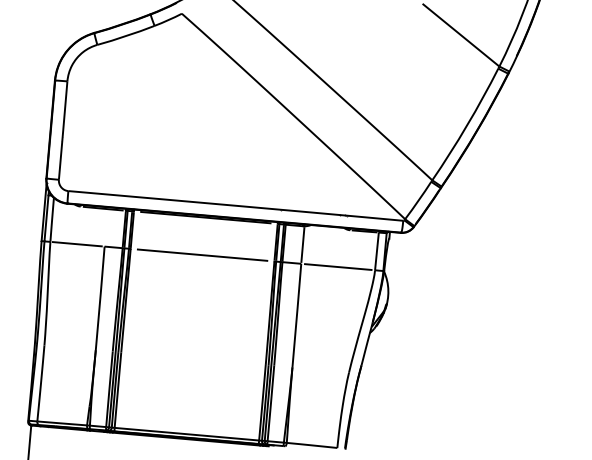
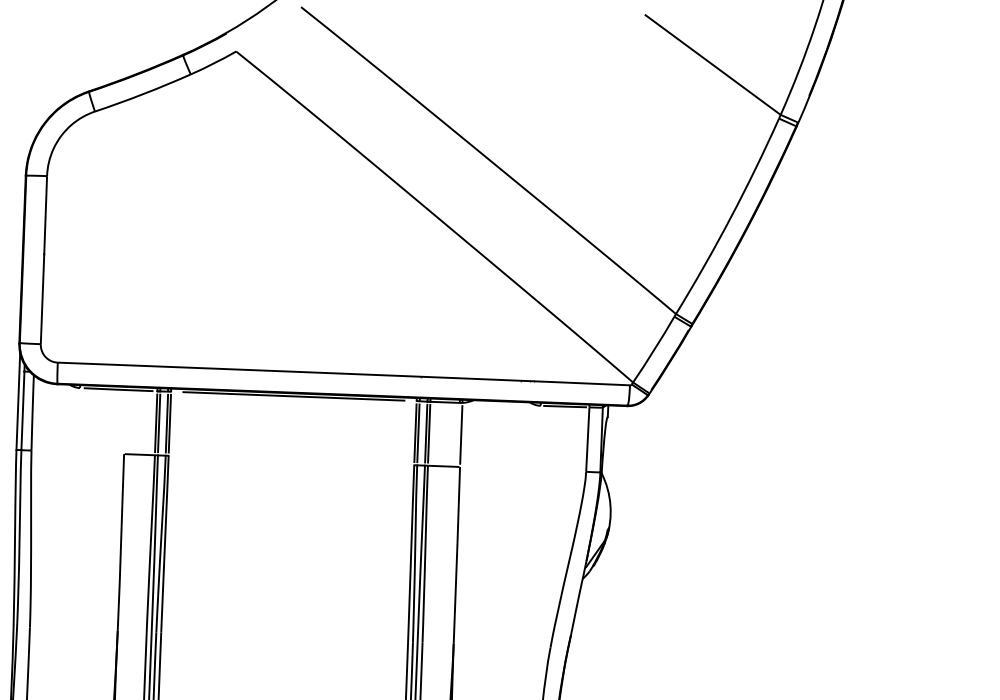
line: (76, 244) -> (76, 452), removed
line: (202, 254) -> (291, 459), removed
line: (338, 266) -> (523, 468), removed

